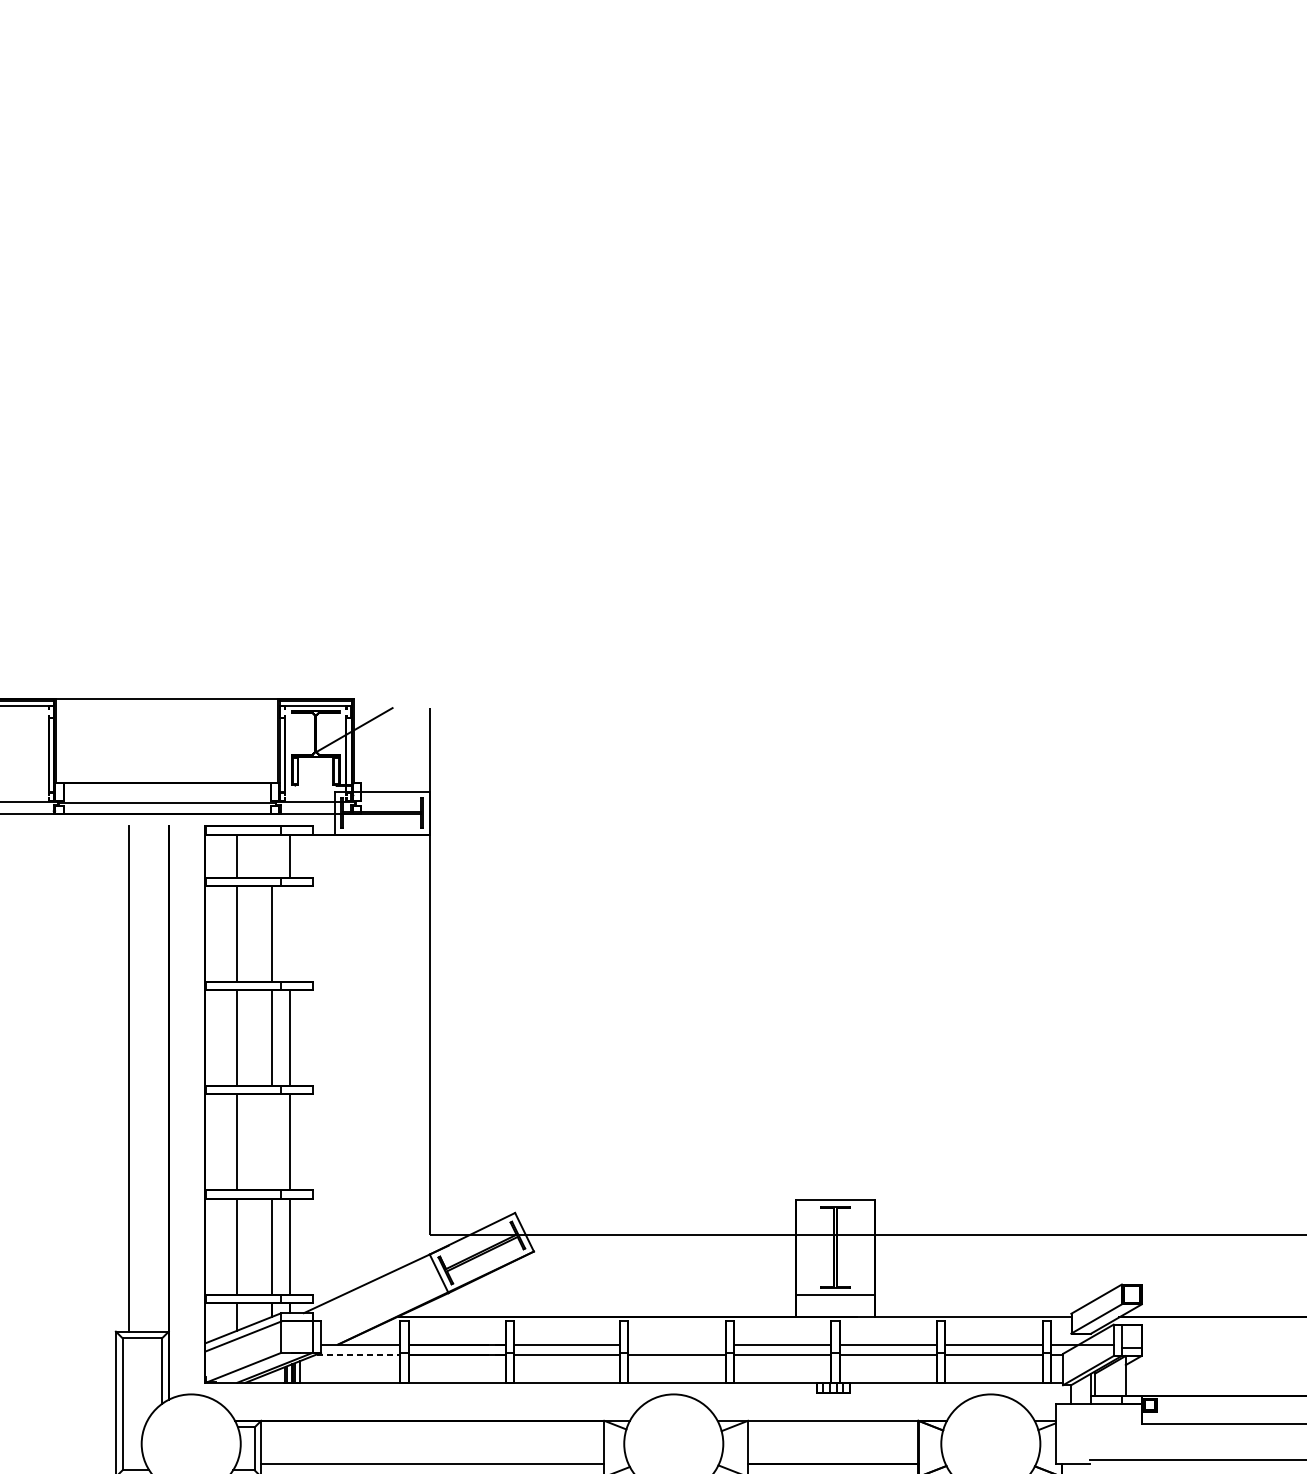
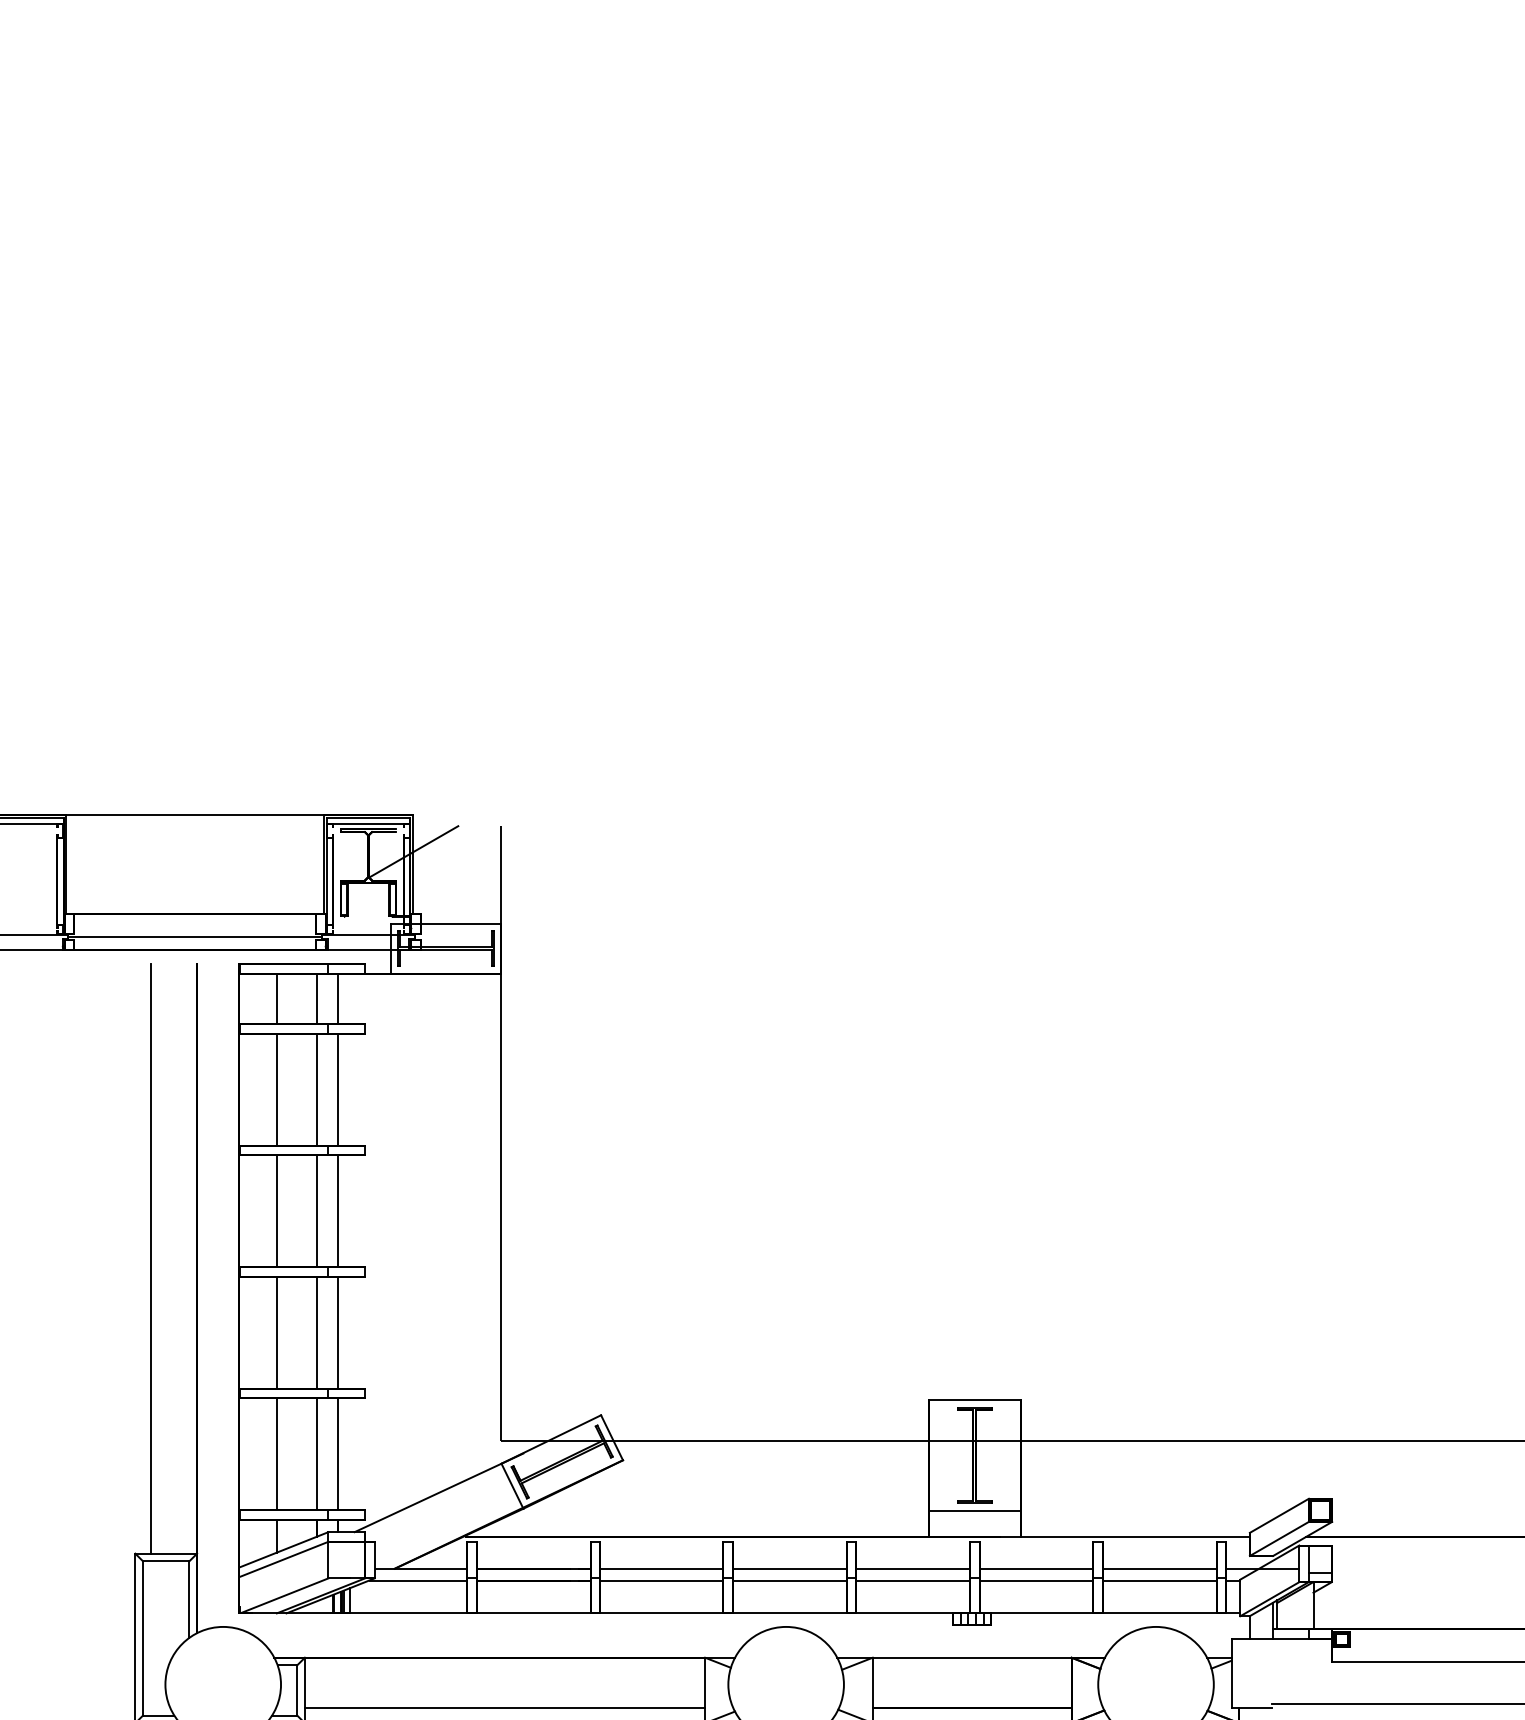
line: (272, 855) -> (317, 998), added
line: (290, 933) -> (338, 1089), added
line: (272, 1142) -> (317, 1332), added
line: (676, 1344) -> (789, 1568), added
line: (358, 1354) -> (418, 1580), dashed -> solid

